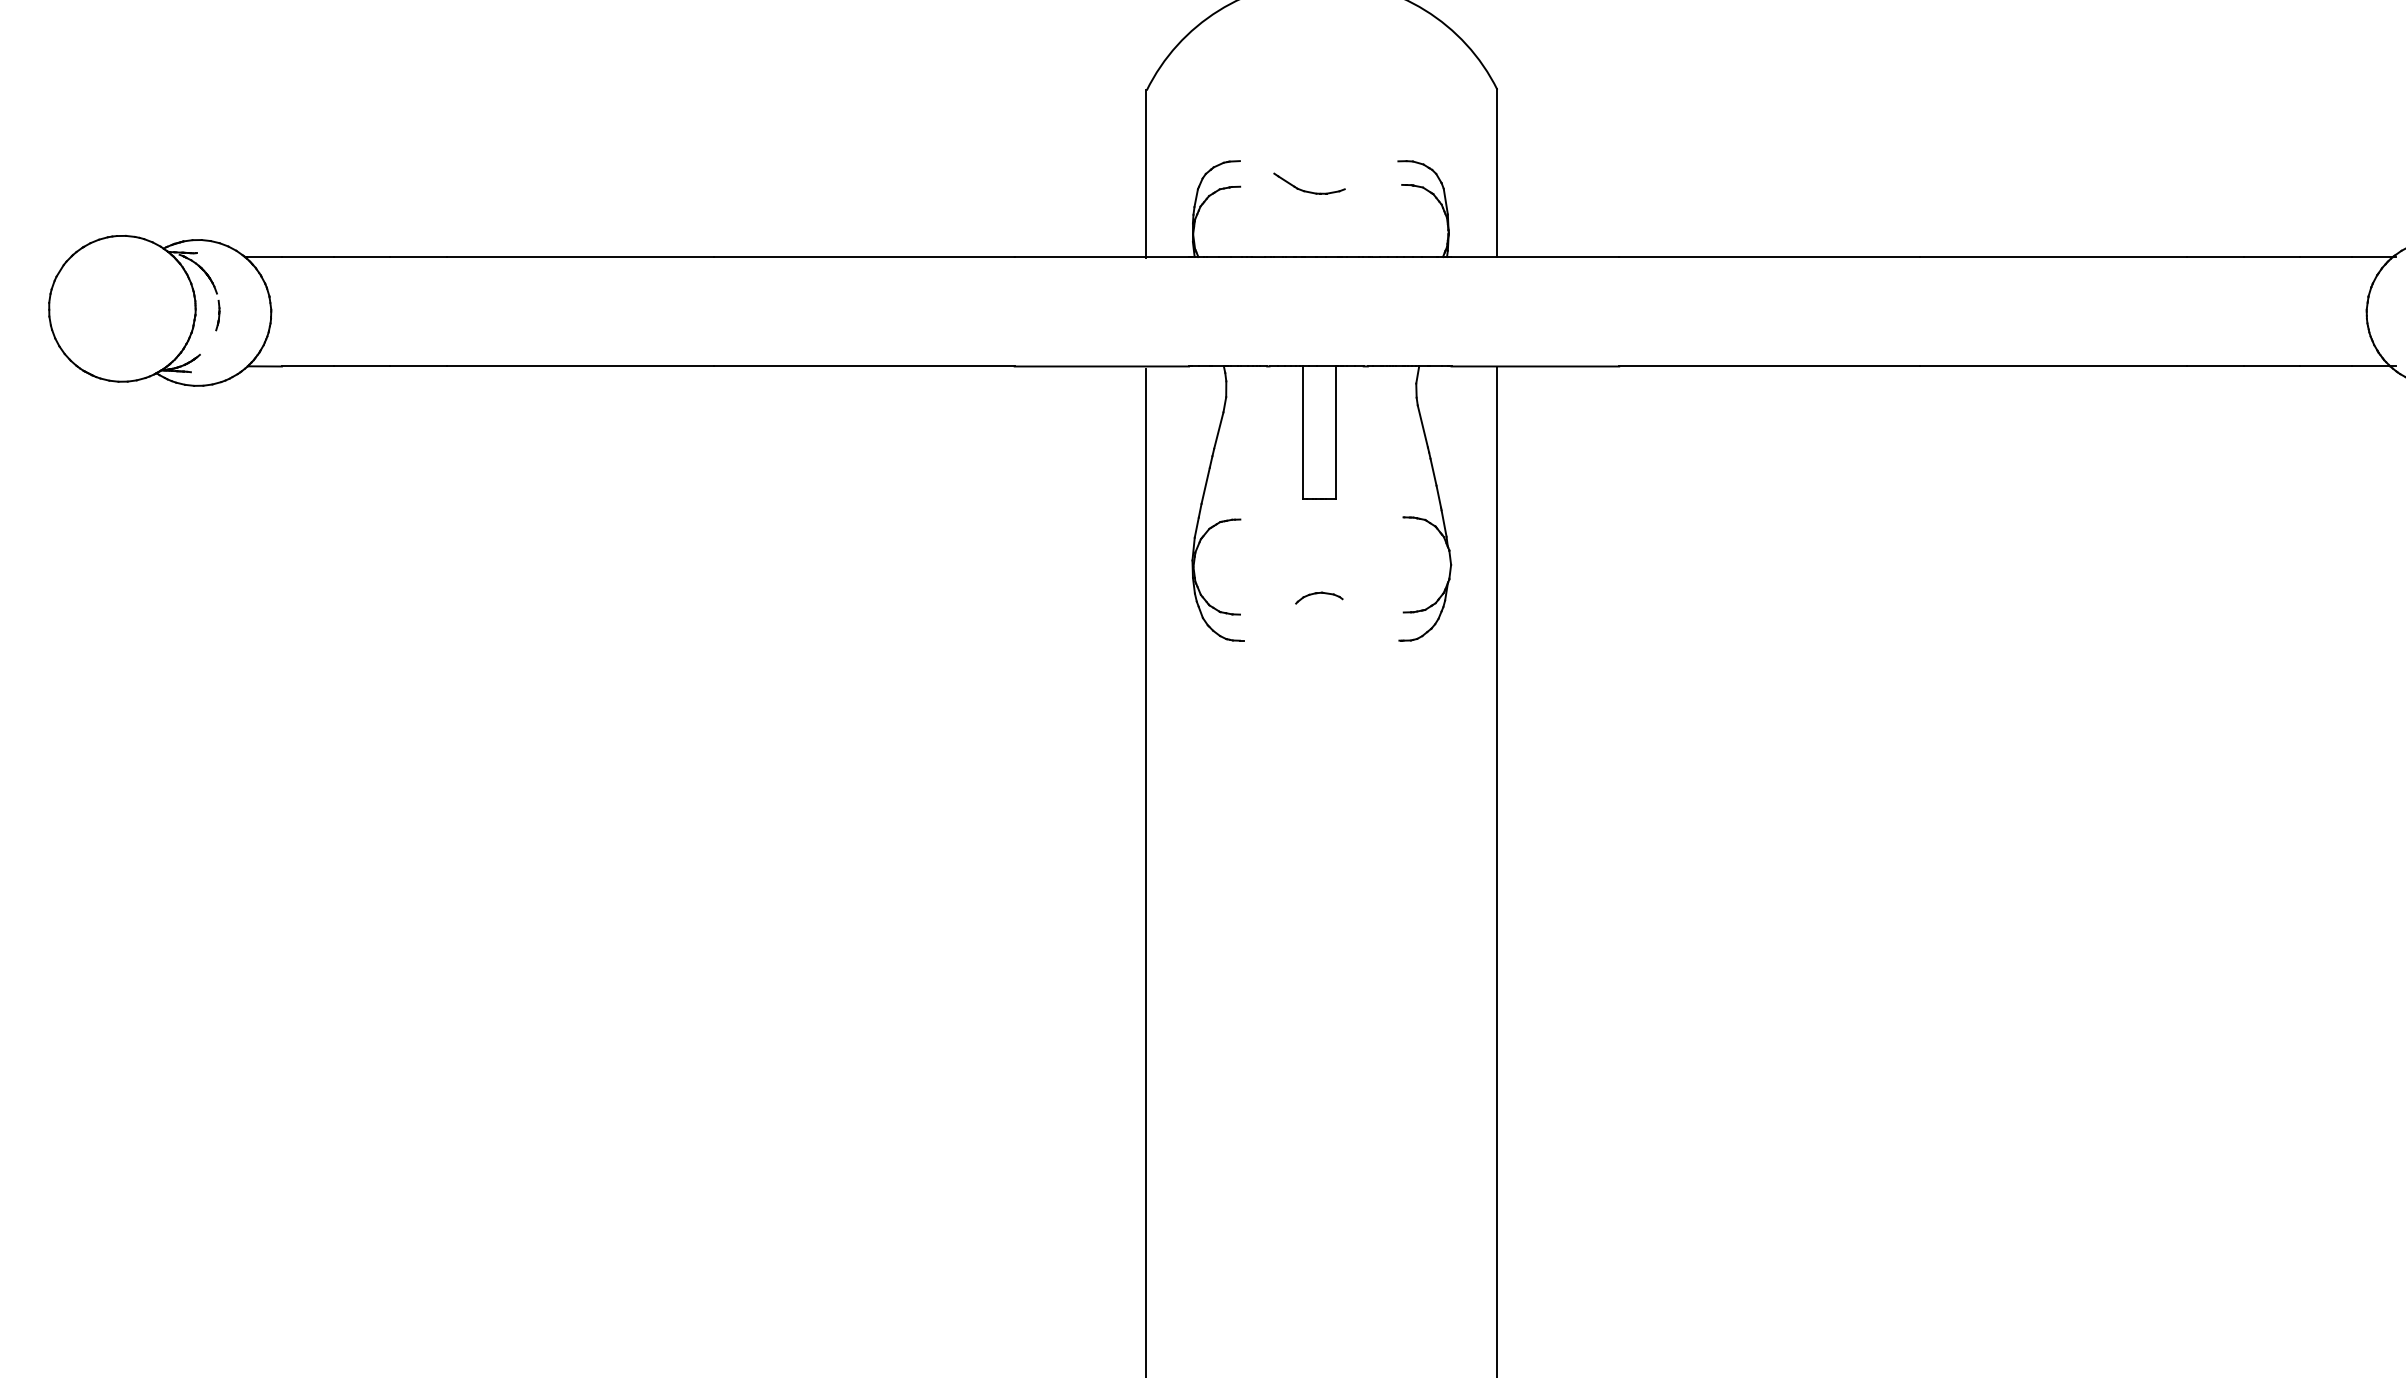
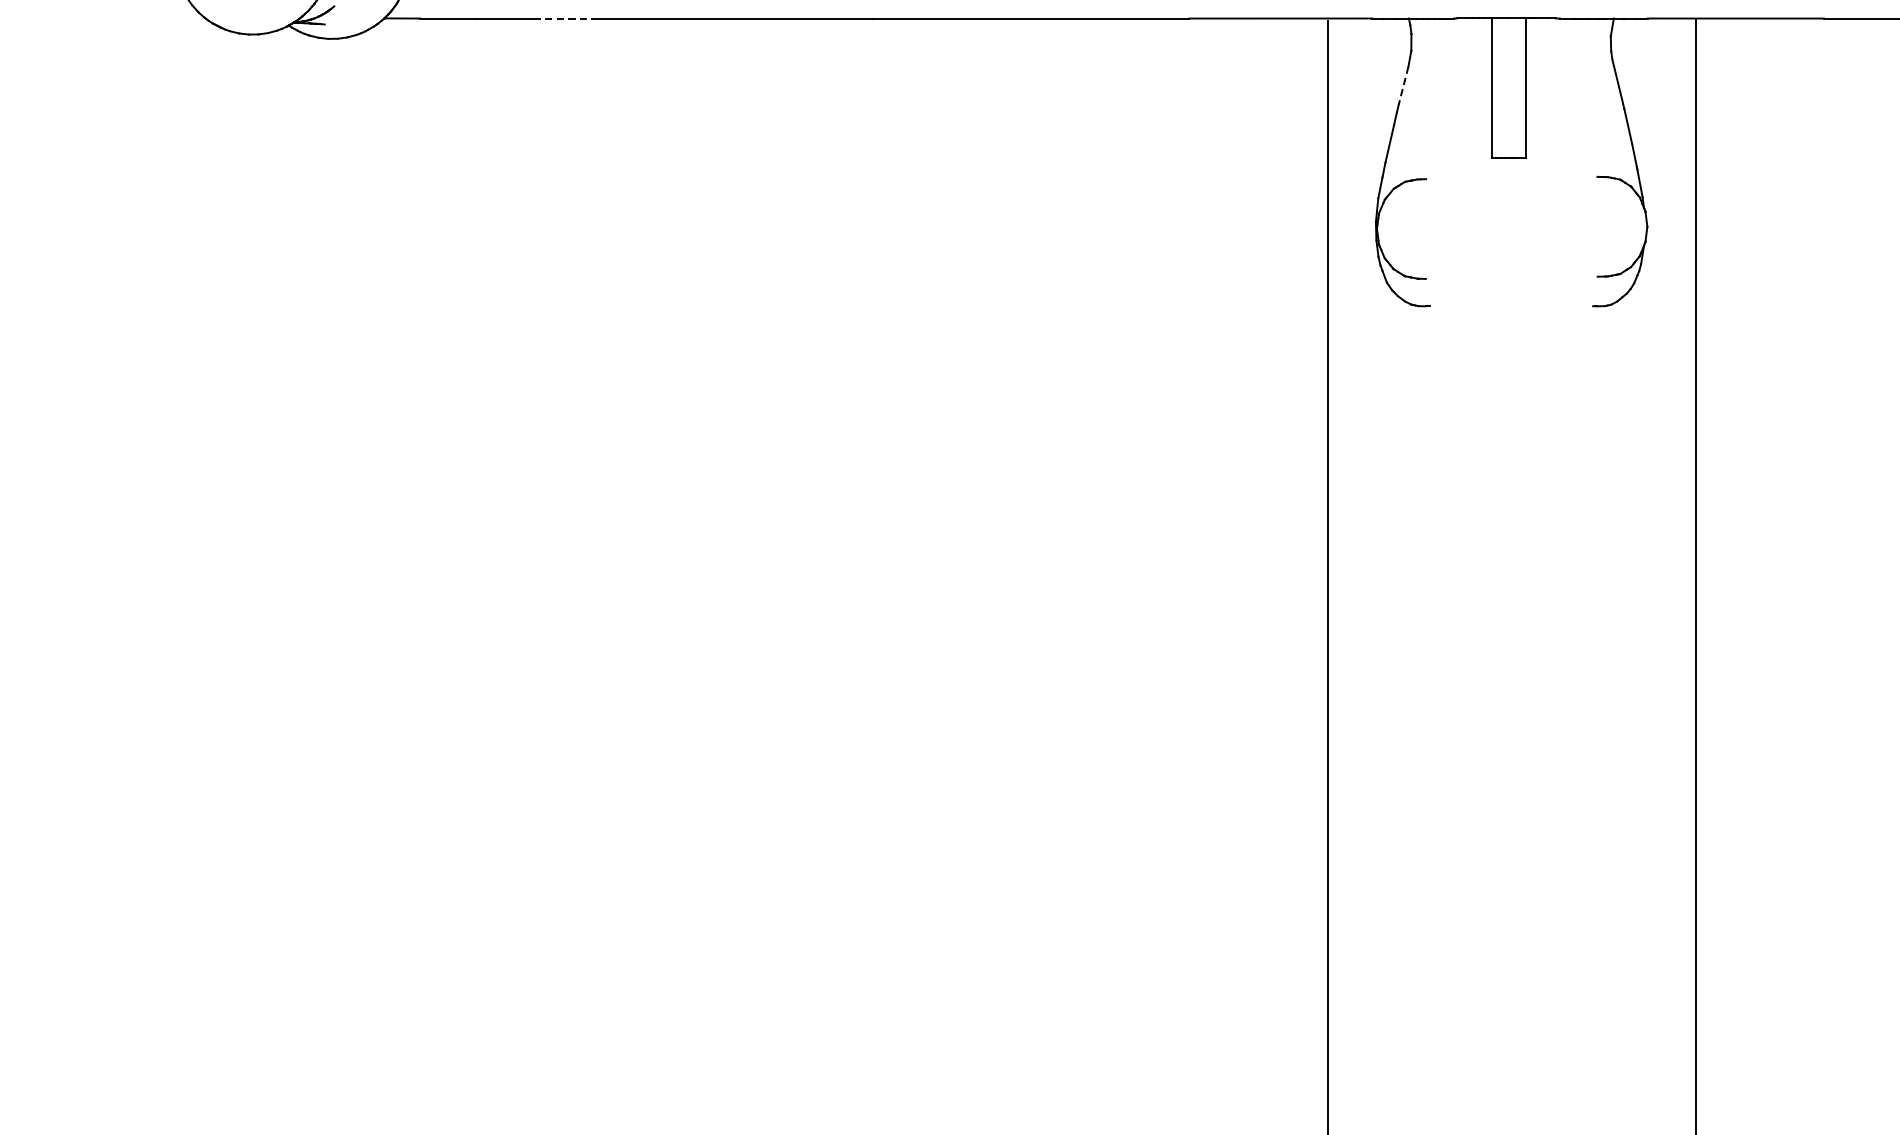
line: (418, 366) -> (563, 18), solid -> dashed
line: (1218, 430) -> (1403, 85), solid -> dashed
part: (1319, 597) -> (1509, 260), removed

